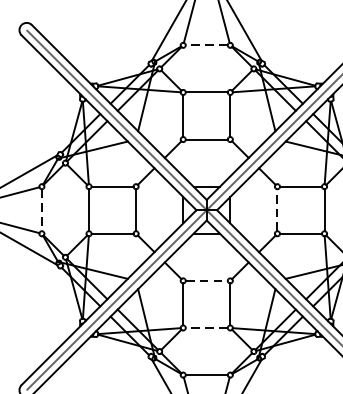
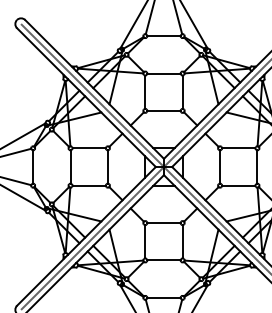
line: (206, 45) -> (163, 36), dashed -> solid
line: (42, 209) -> (33, 166), dashed -> solid
line: (277, 209) -> (220, 166), dashed -> solid
line: (206, 281) -> (163, 223), dashed -> solid
line: (206, 328) -> (163, 260), dashed -> solid

